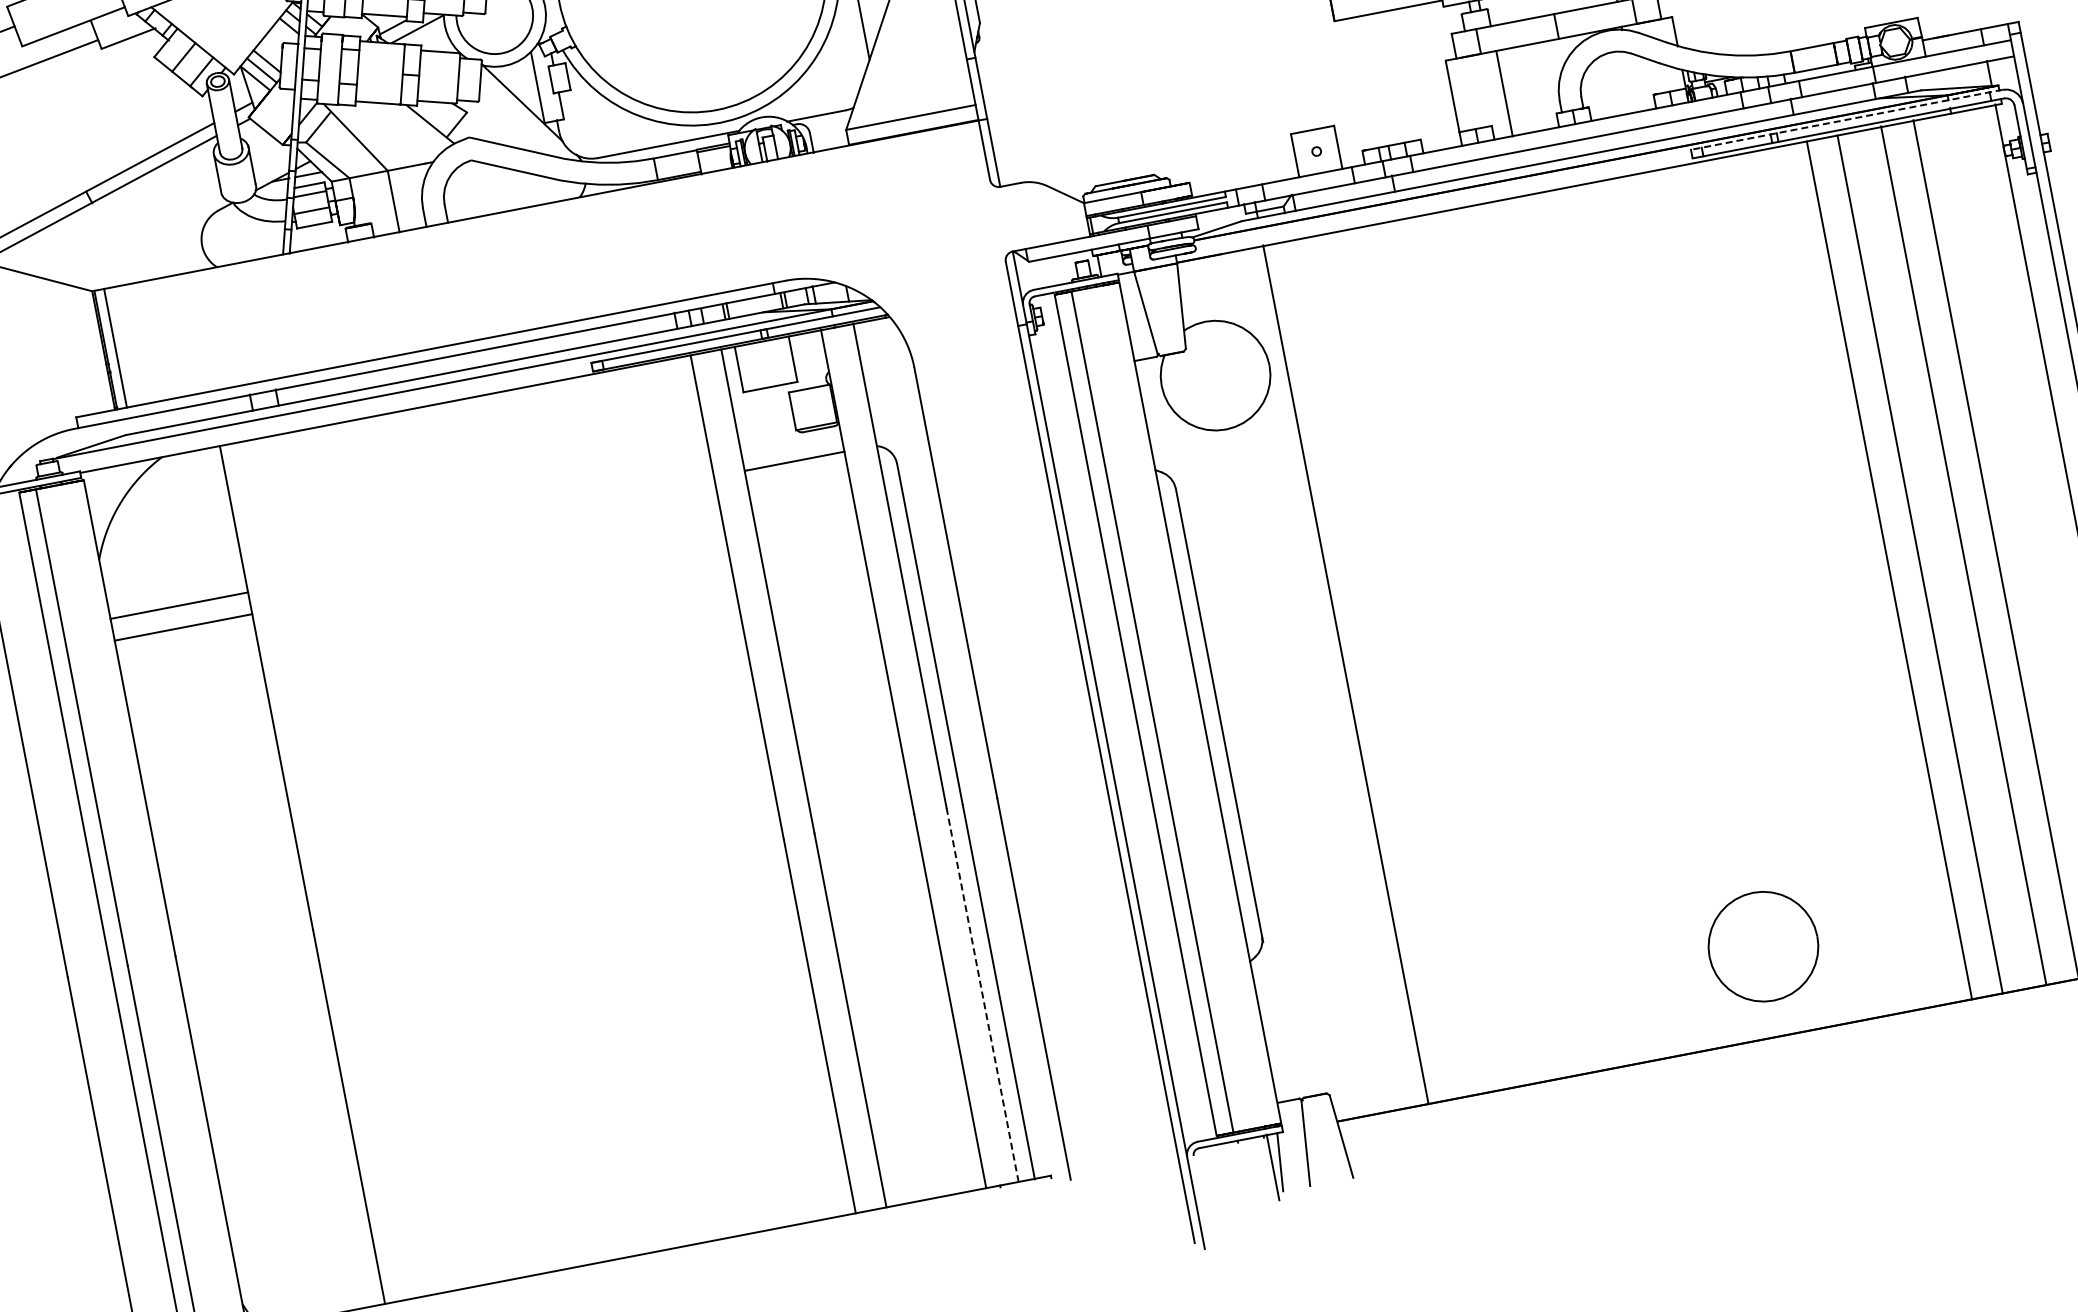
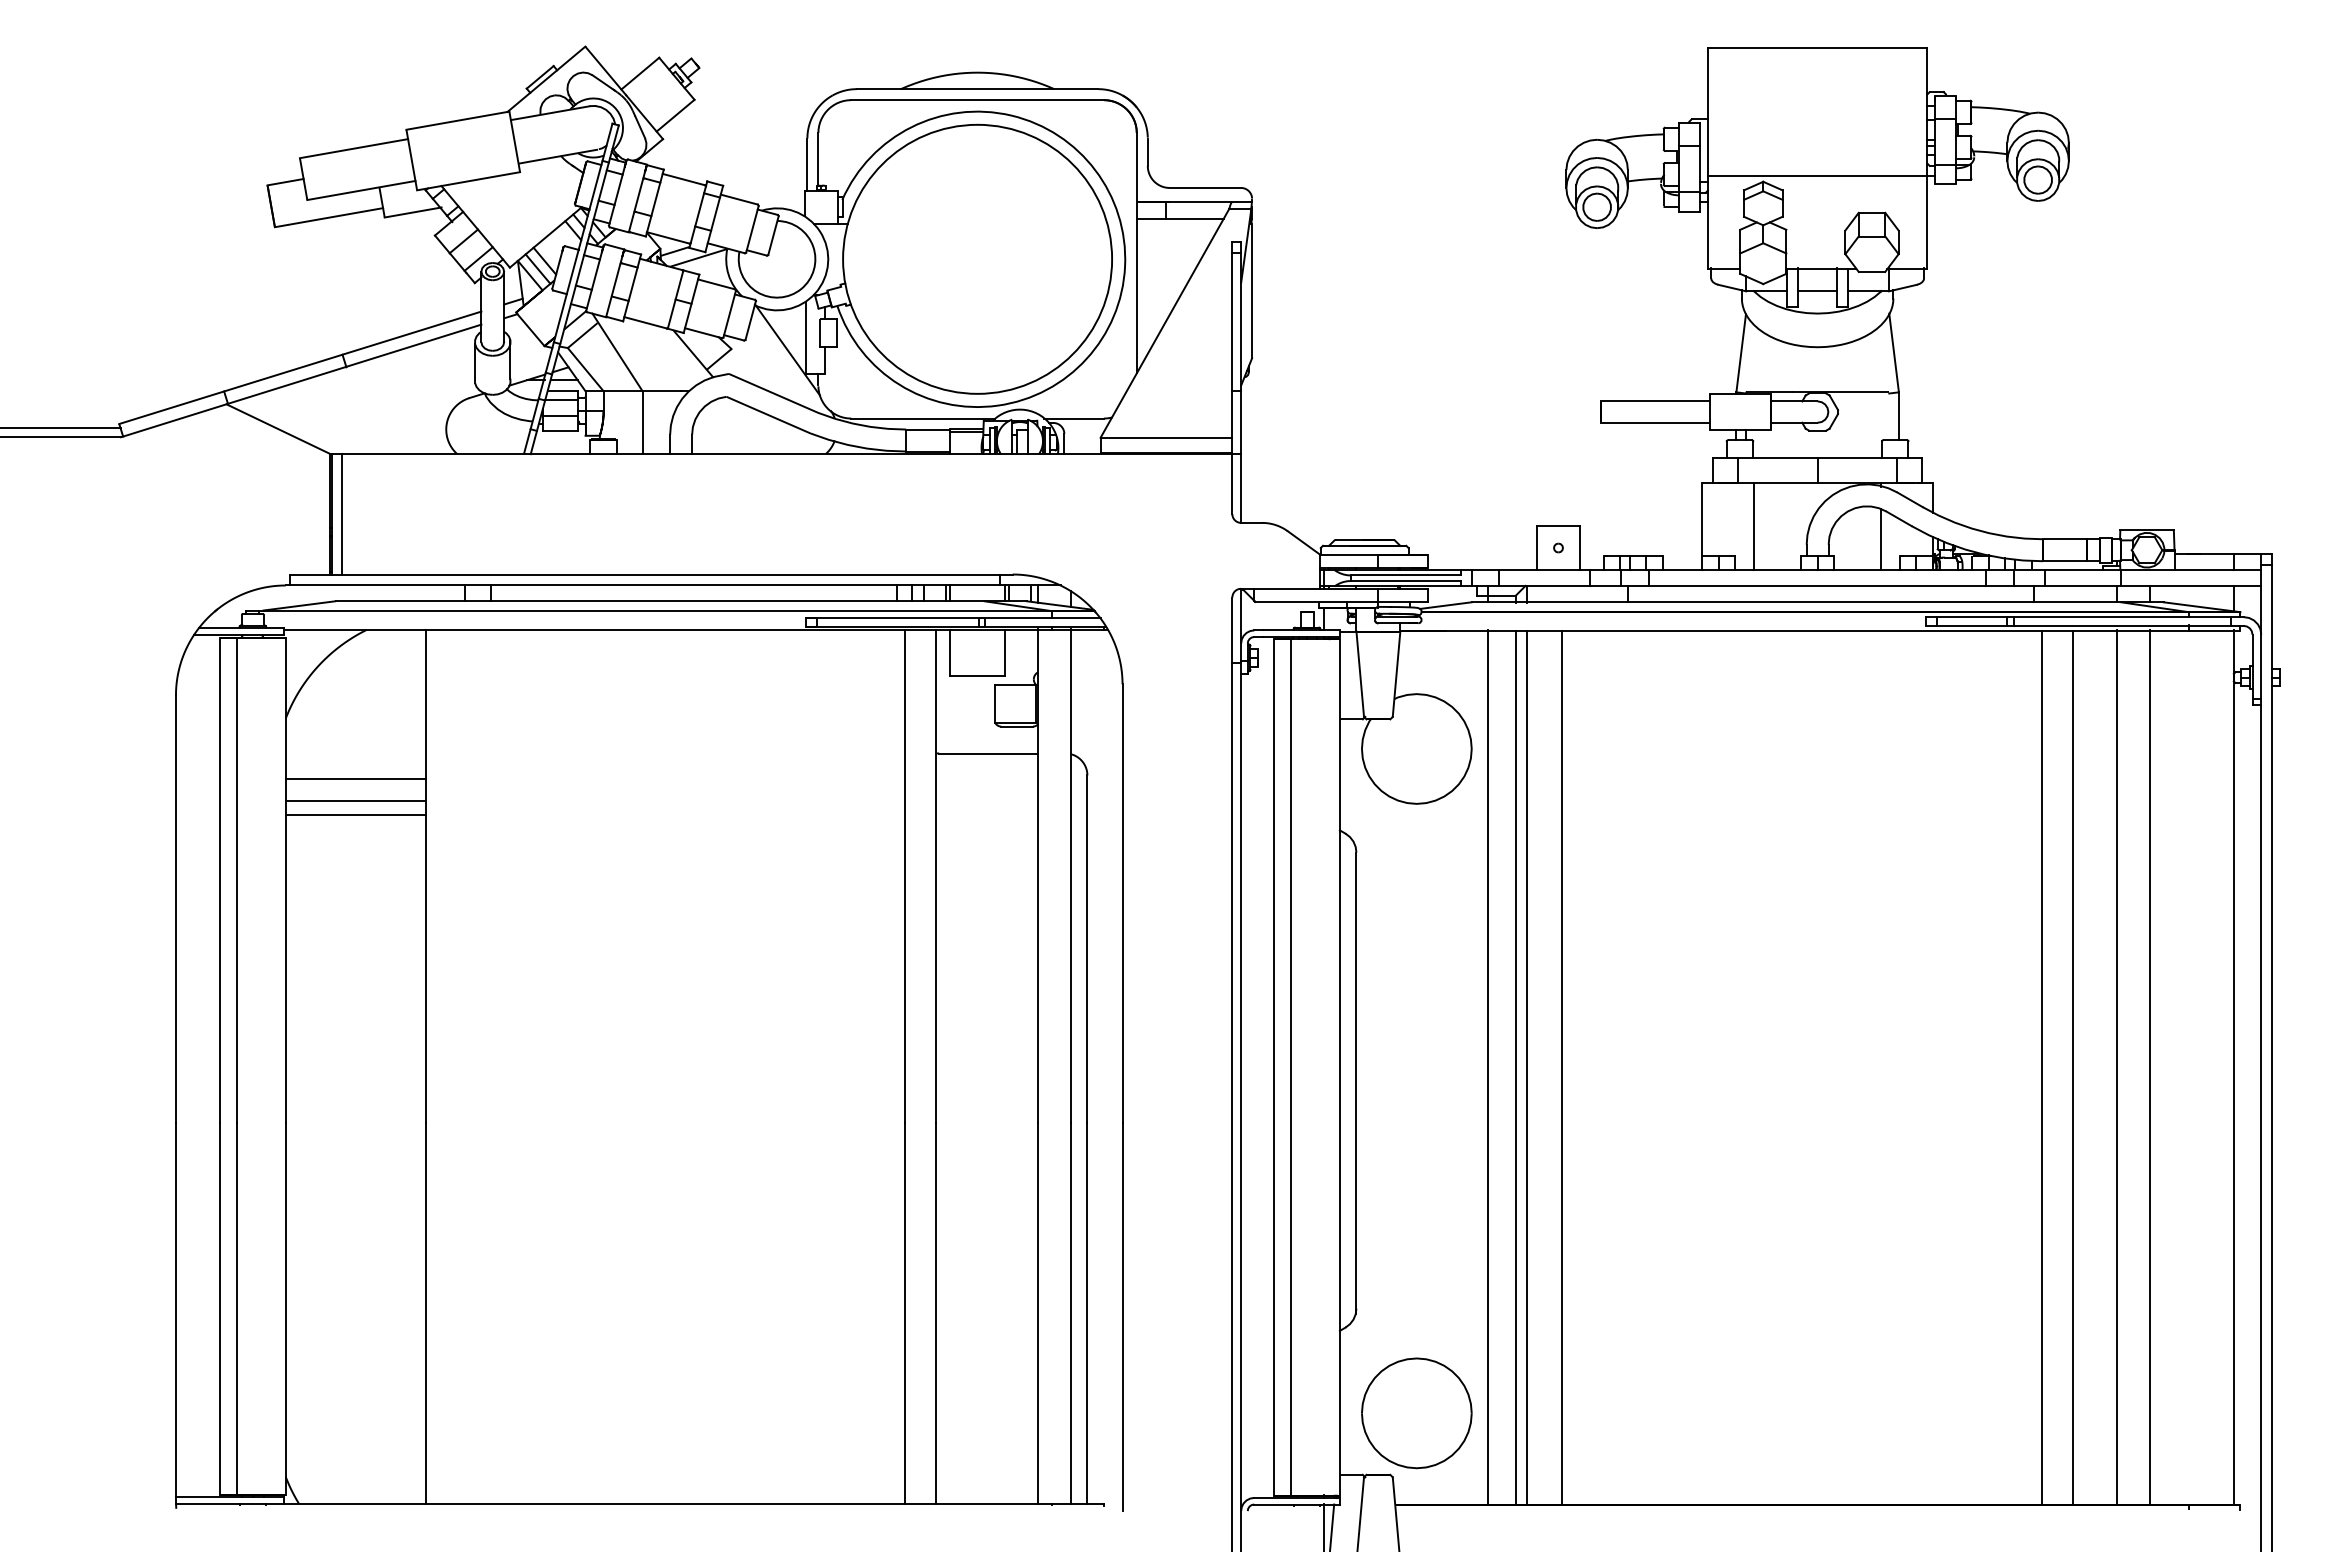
line: (1632, 82) -> (1881, 539), added
line: (1847, 120) -> (2085, 617), dashed -> solid
line: (185, 640) -> (355, 814), added
line: (1418, 660) -> (1562, 1067), added
line: (1383, 667) -> (1526, 1067), added
line: (1372, 669) -> (1515, 1067), added
part: (1763, 946) -> (1416, 1413), moved
line: (982, 995) -> (1070, 1313), dashed -> solid

